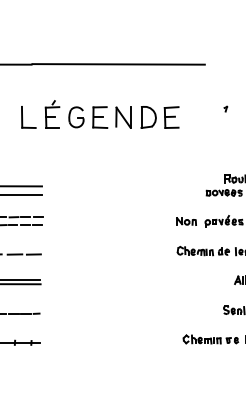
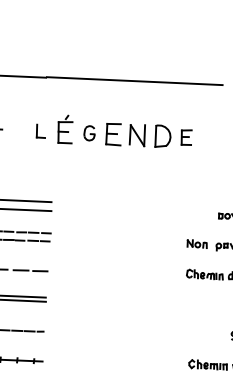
part: (28, 117) -> (40, 131), size x0.6
part: (76, 117) -> (89, 133), size x0.7
part: (171, 117) -> (186, 137), size x0.7

